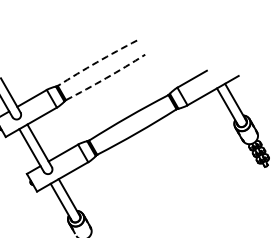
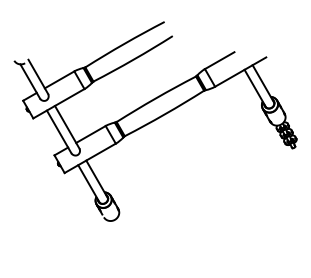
arc: (96, 62) -> (124, 43), dashed -> solid
arc: (105, 78) -> (133, 59), dashed -> solid

